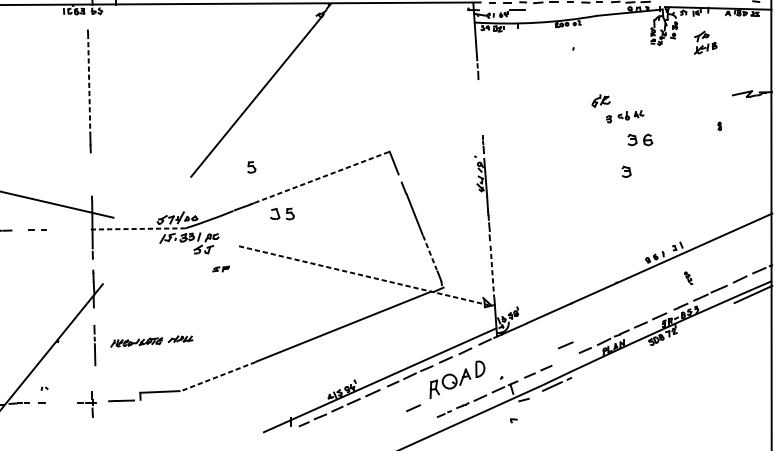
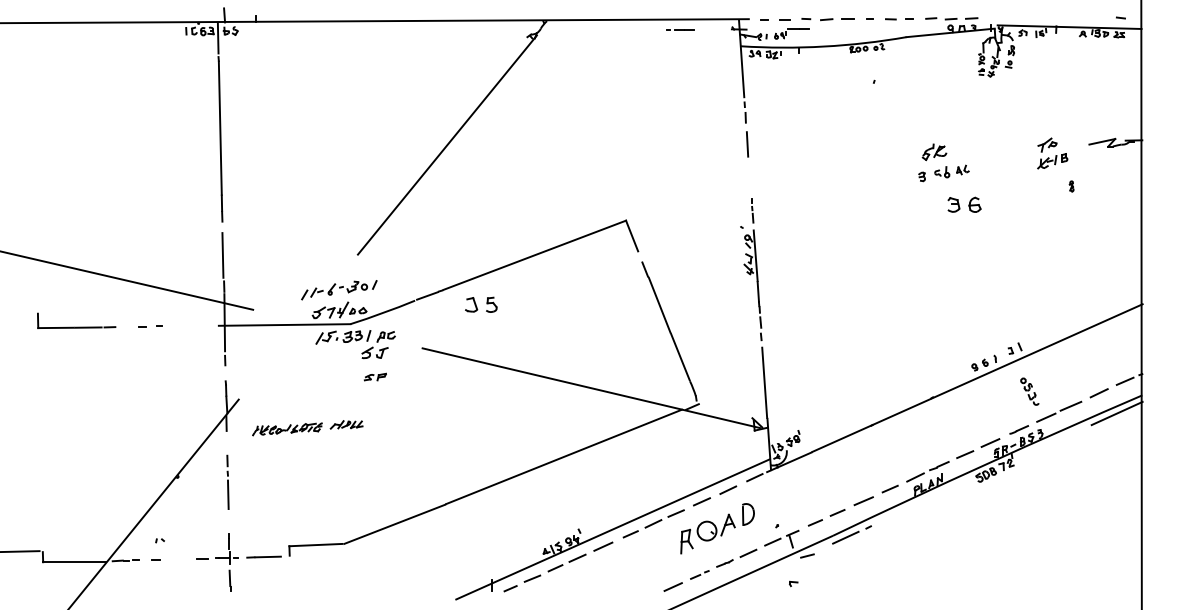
line: (430, 10) -> (680, 29), added
line: (87, 16) -> (217, 37), added
part: (705, 42) -> (1052, 153), moved
line: (89, 83) -> (220, 128), dashed -> solid
line: (479, 95) -> (747, 144), added
part: (601, 101) -> (934, 152), moved
part: (251, 167) -> (439, 241), removed
part: (626, 171) -> (945, 247), removed
line: (90, 177) -> (222, 255), added
line: (321, 177) -> (534, 255), dashed -> solid
part: (177, 203) -> (339, 290), added
line: (136, 229) -> (284, 325), dashed -> solid
line: (430, 253) -> (680, 357), dashed -> solid
part: (220, 268) -> (374, 376), moved
line: (492, 272) -> (764, 383), dashed -> solid
line: (364, 275) -> (591, 388), dashed -> solid
part: (688, 278) -> (1029, 391), size x1.67
part: (151, 341) -> (307, 428), moved
line: (565, 345) -> (863, 501), moved
line: (218, 376) -> (394, 524), dashed -> solid
part: (87, 404) -> (217, 562), size x1.67
line: (412, 407) -> (672, 586), moved

